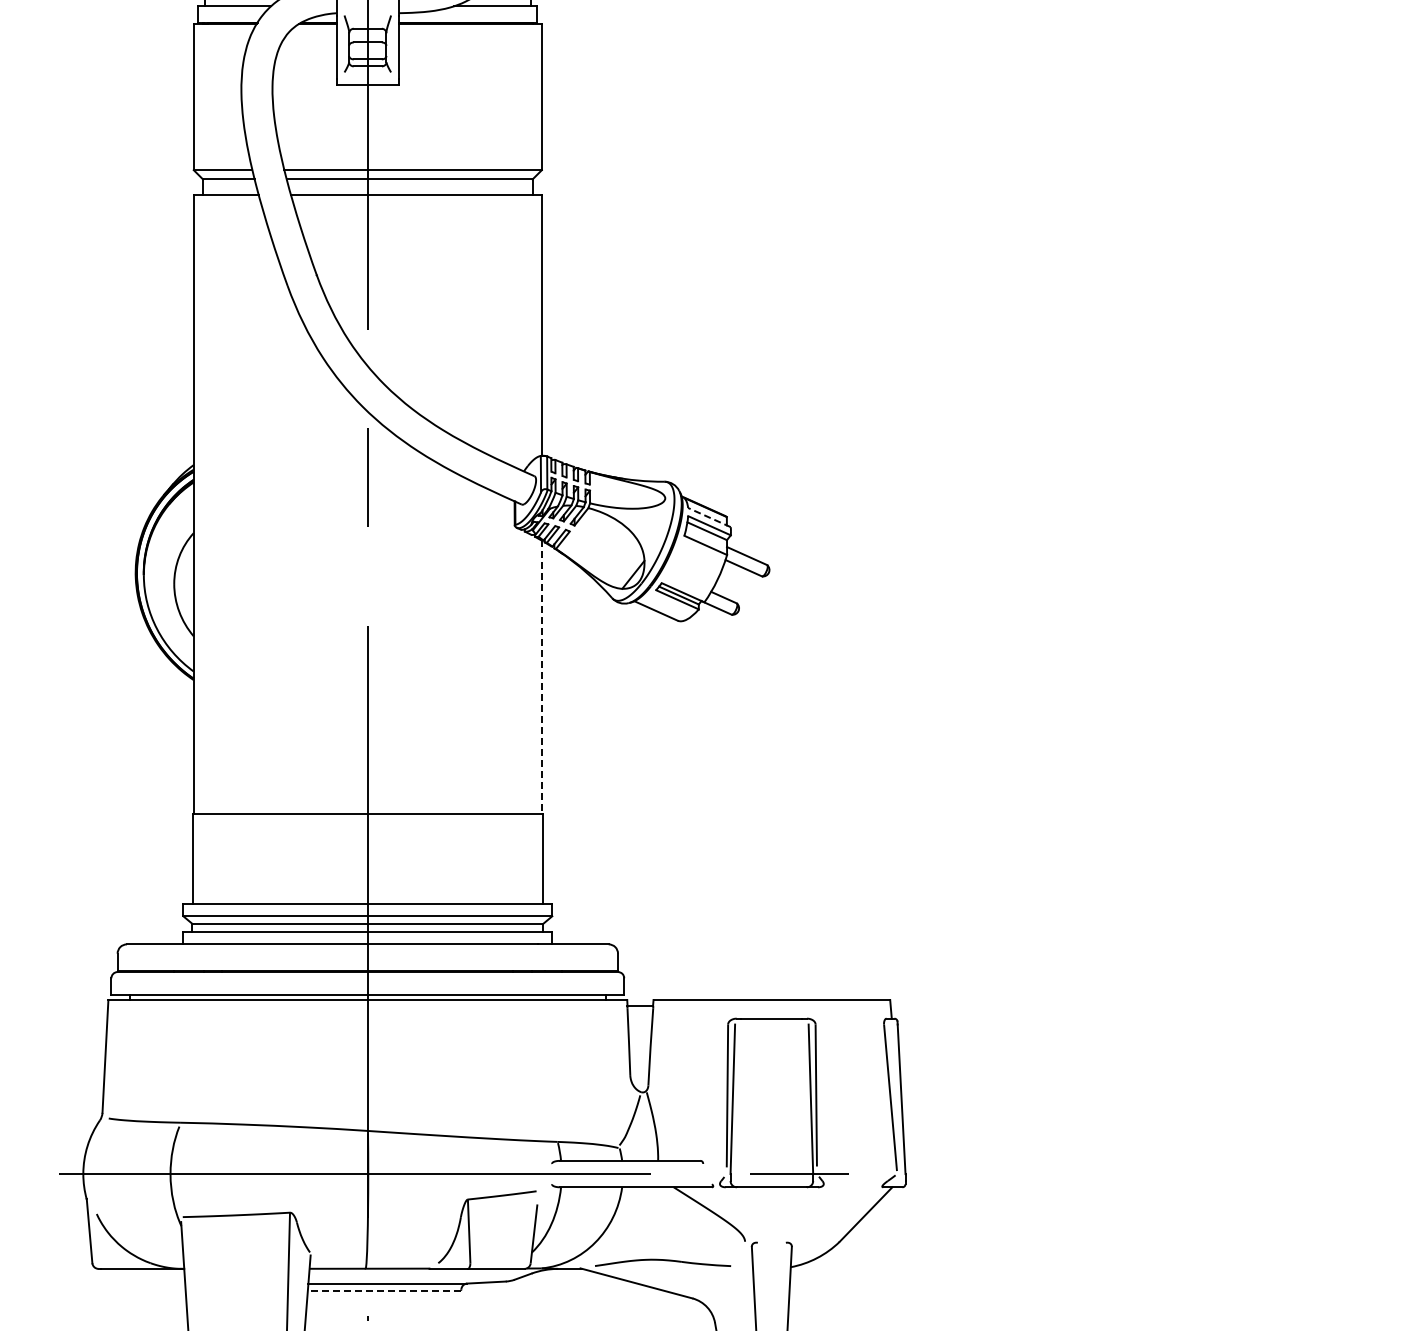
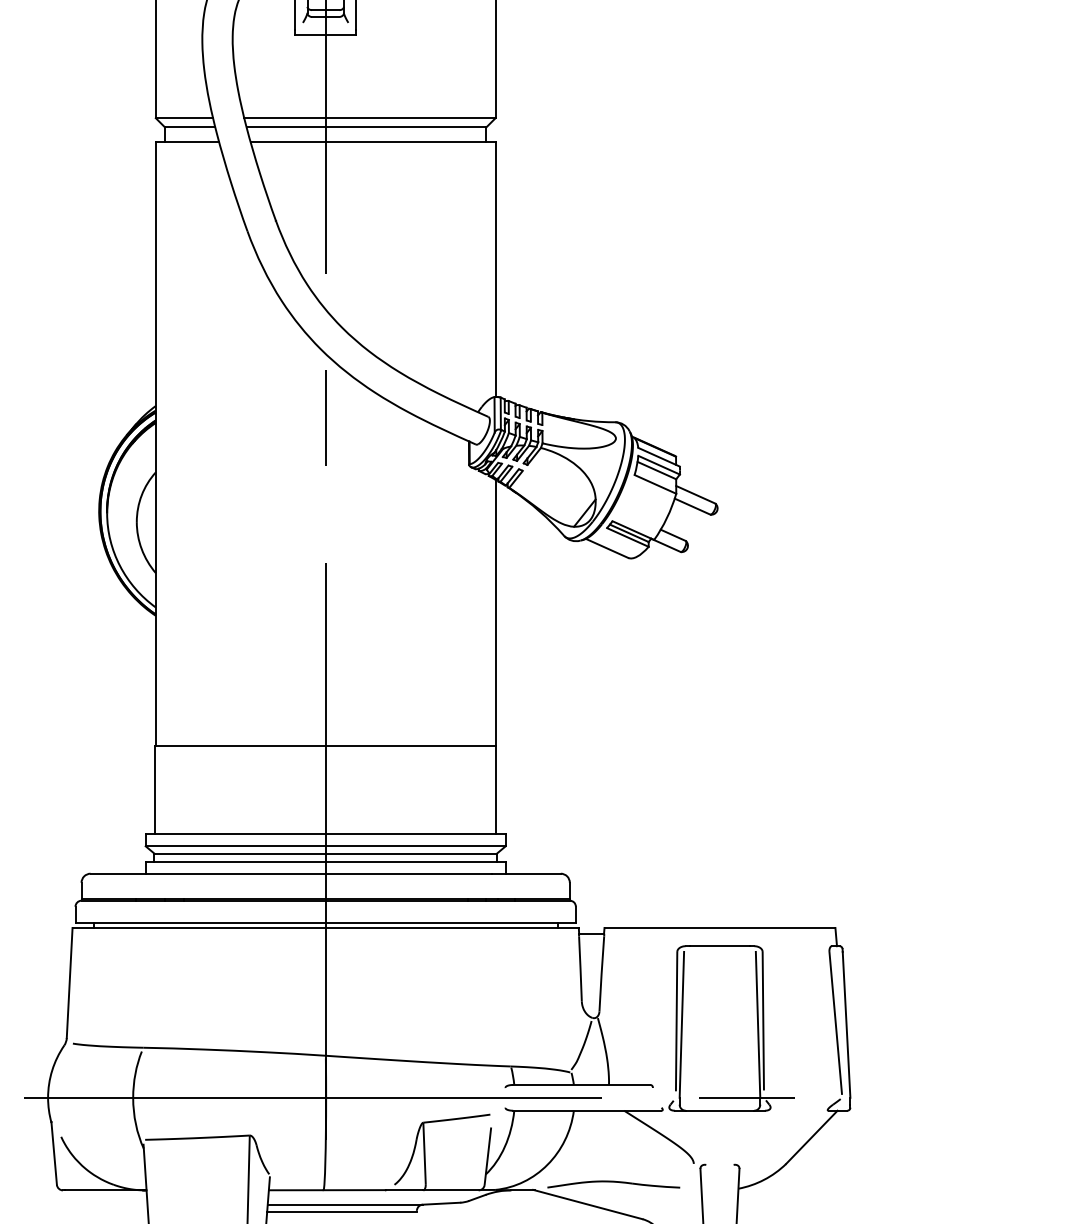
line: (708, 517) -> (658, 457), dashed -> solid
line: (541, 677) -> (495, 613), dashed -> solid
line: (384, 1290) -> (341, 1211), dashed -> solid

